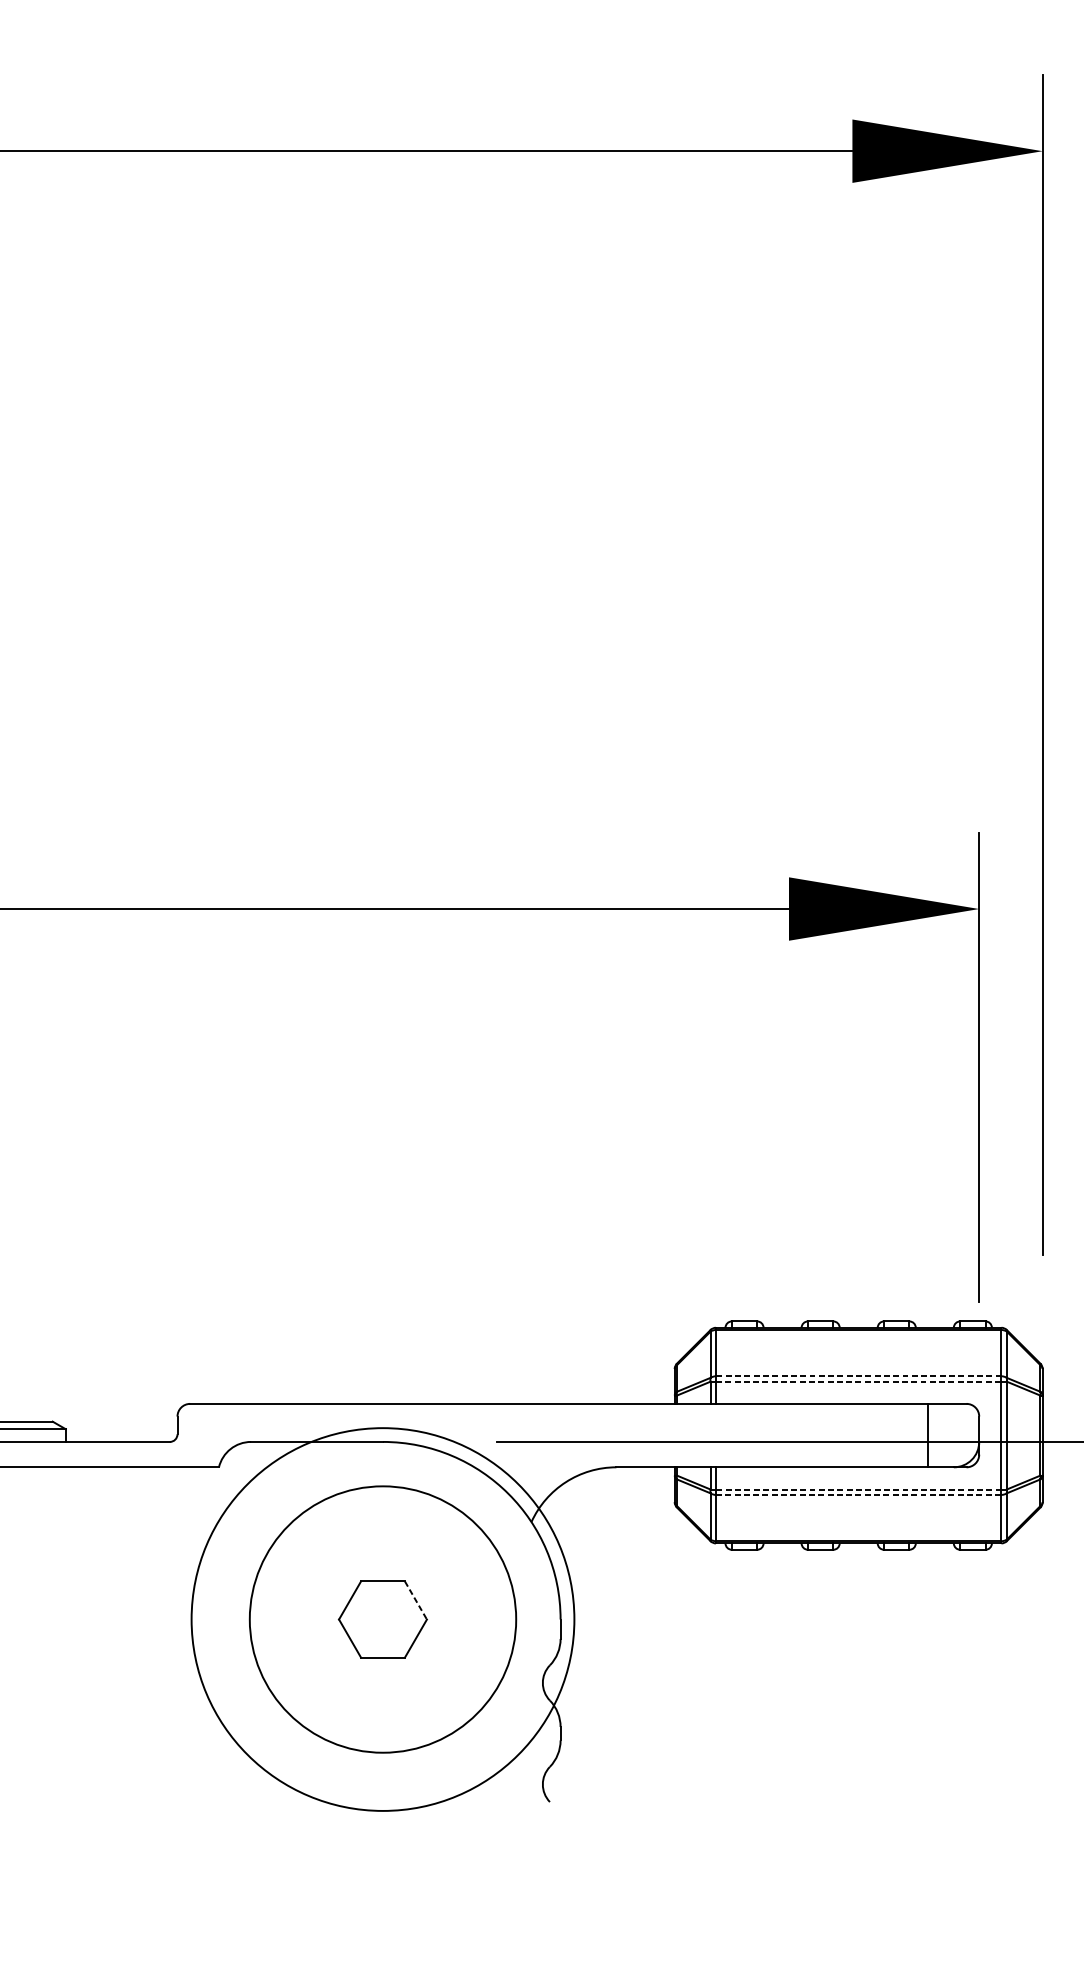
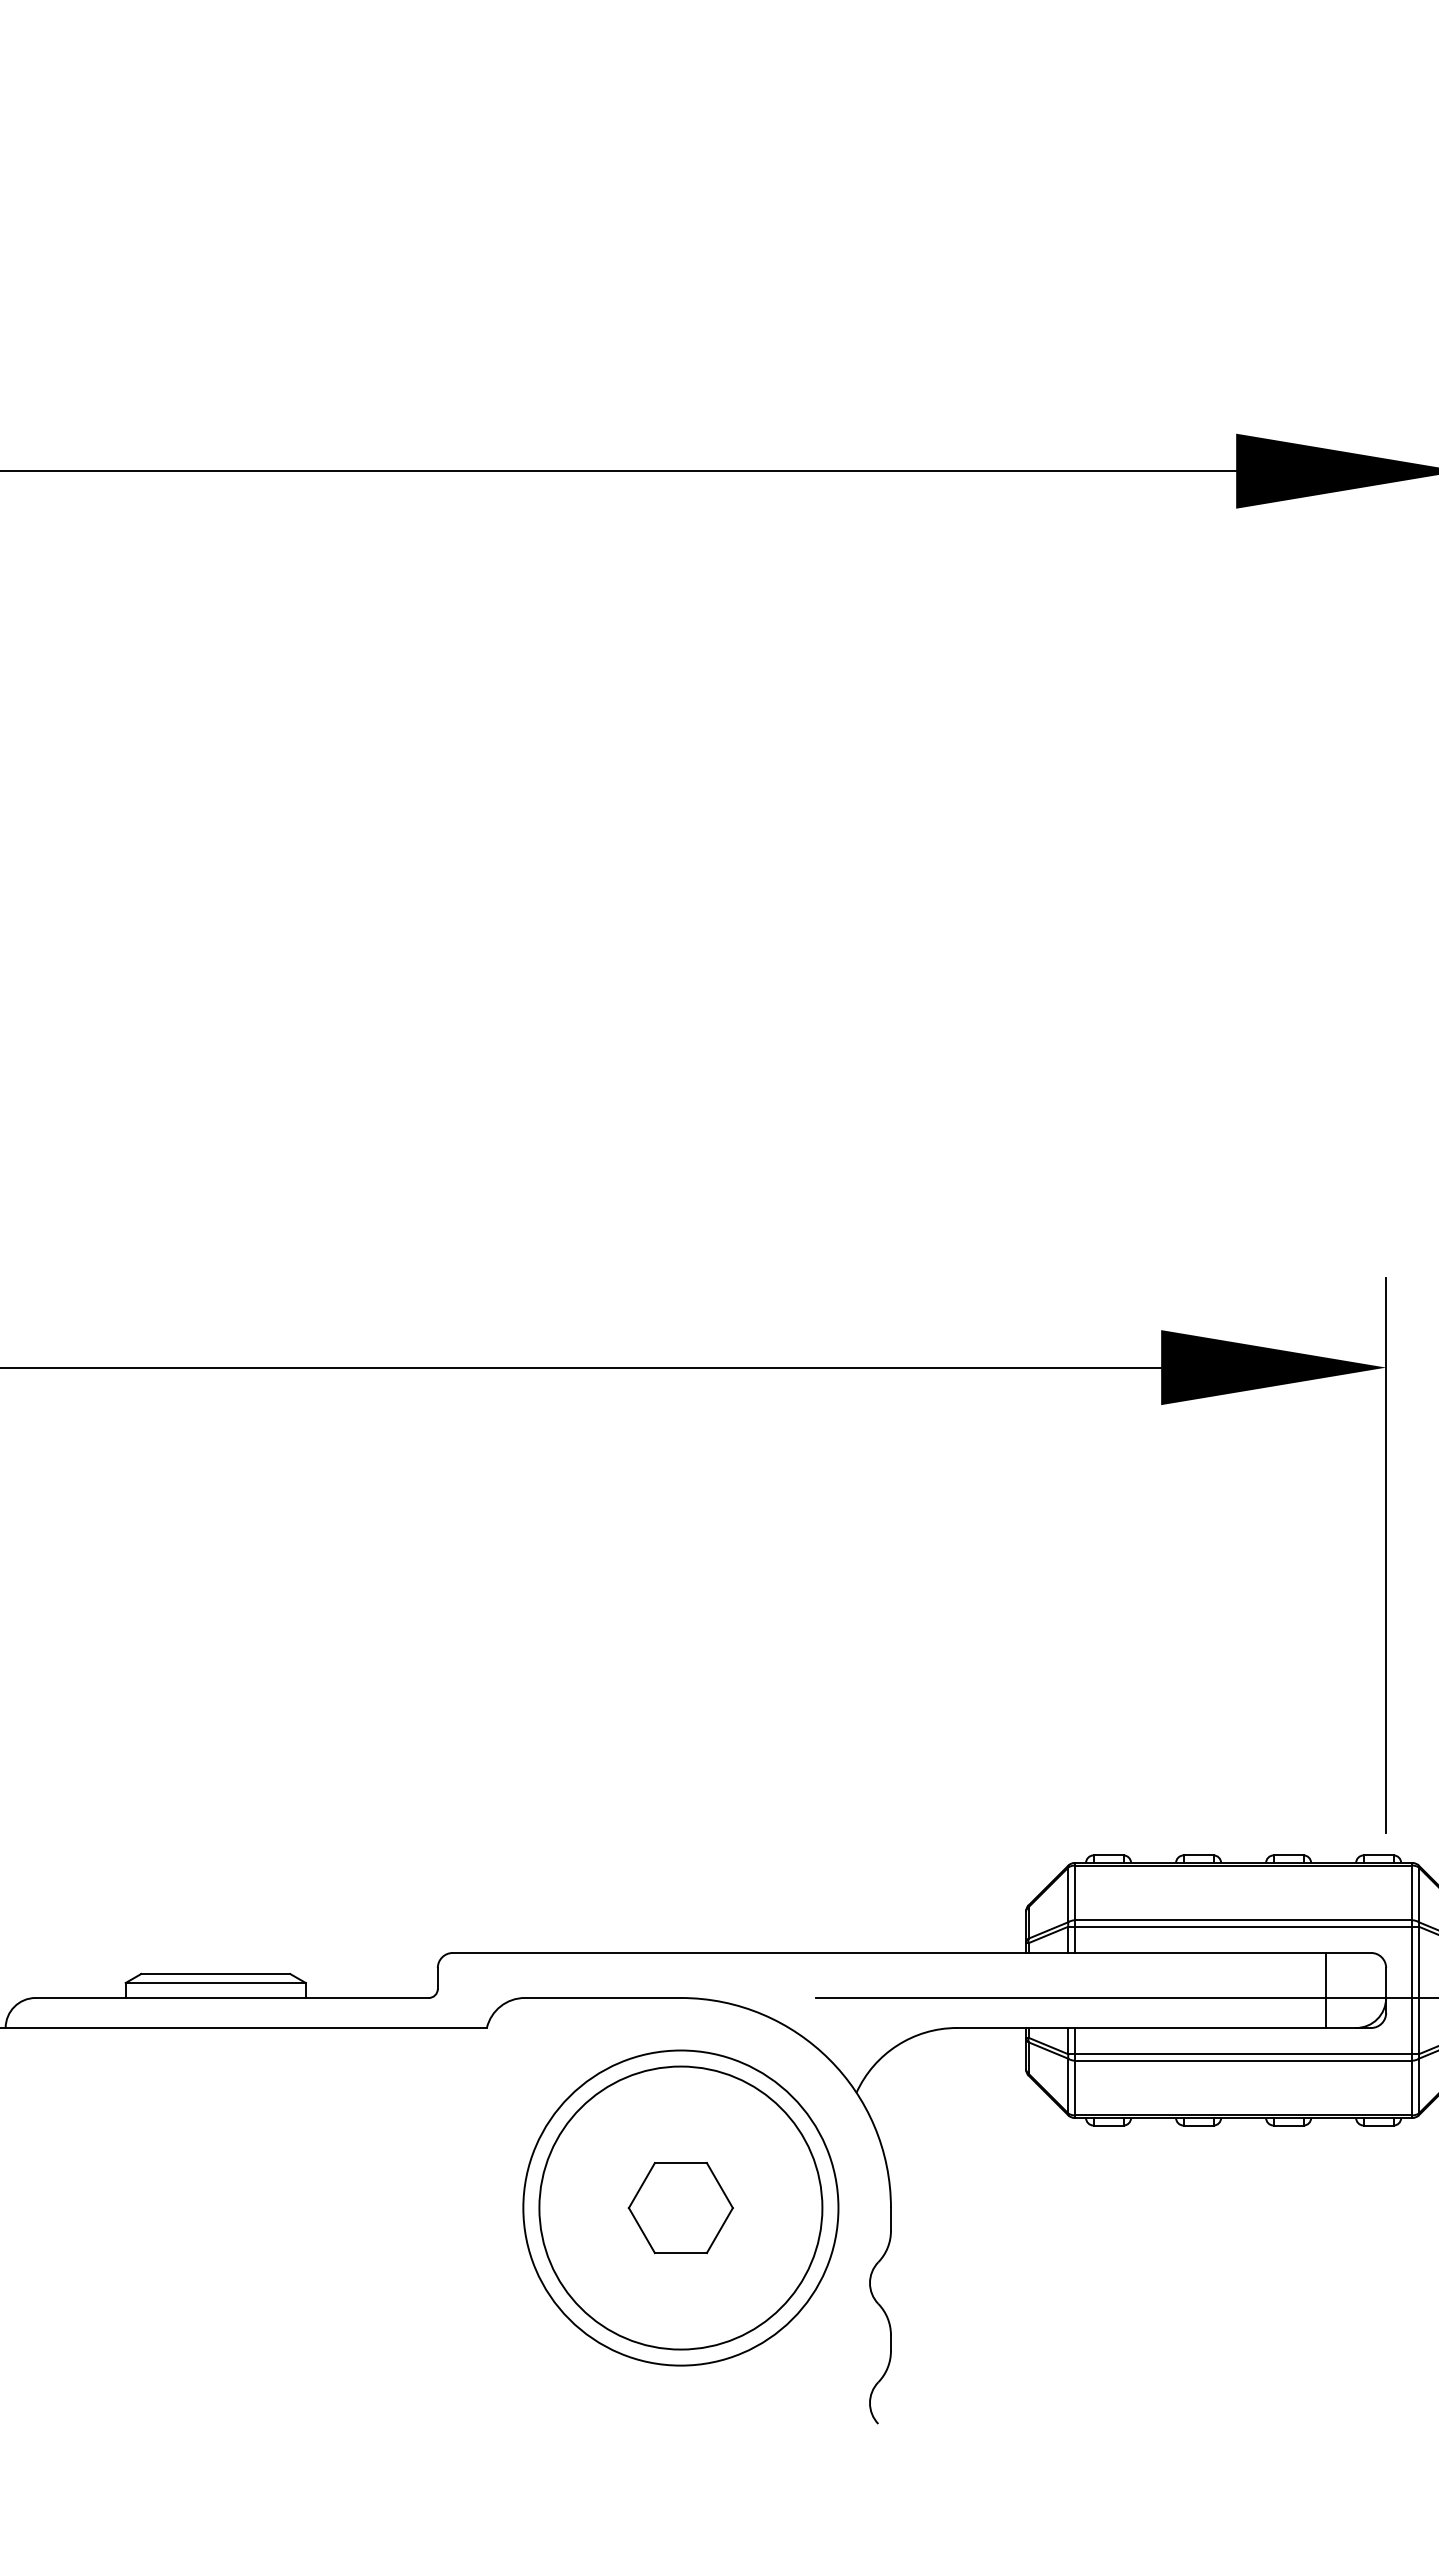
line: (858, 1376) -> (1243, 1920), dashed -> solid
line: (858, 1381) -> (1243, 1926), dashed -> solid
line: (858, 1489) -> (1243, 2054), dashed -> solid
line: (858, 1494) -> (1243, 2060), dashed -> solid
line: (415, 1600) -> (719, 2185), dashed -> solid
circle: (382, 1619) -> (680, 2207), size x0.62

